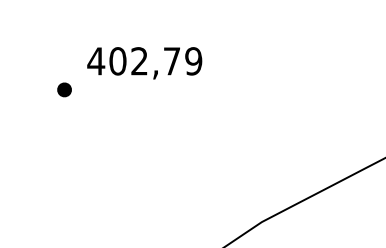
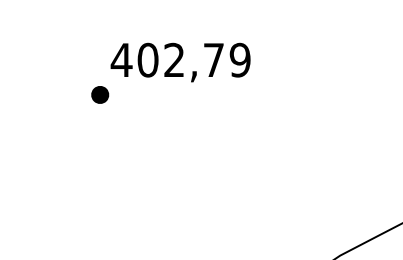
text: (144, 63) -> (180, 62), moved

